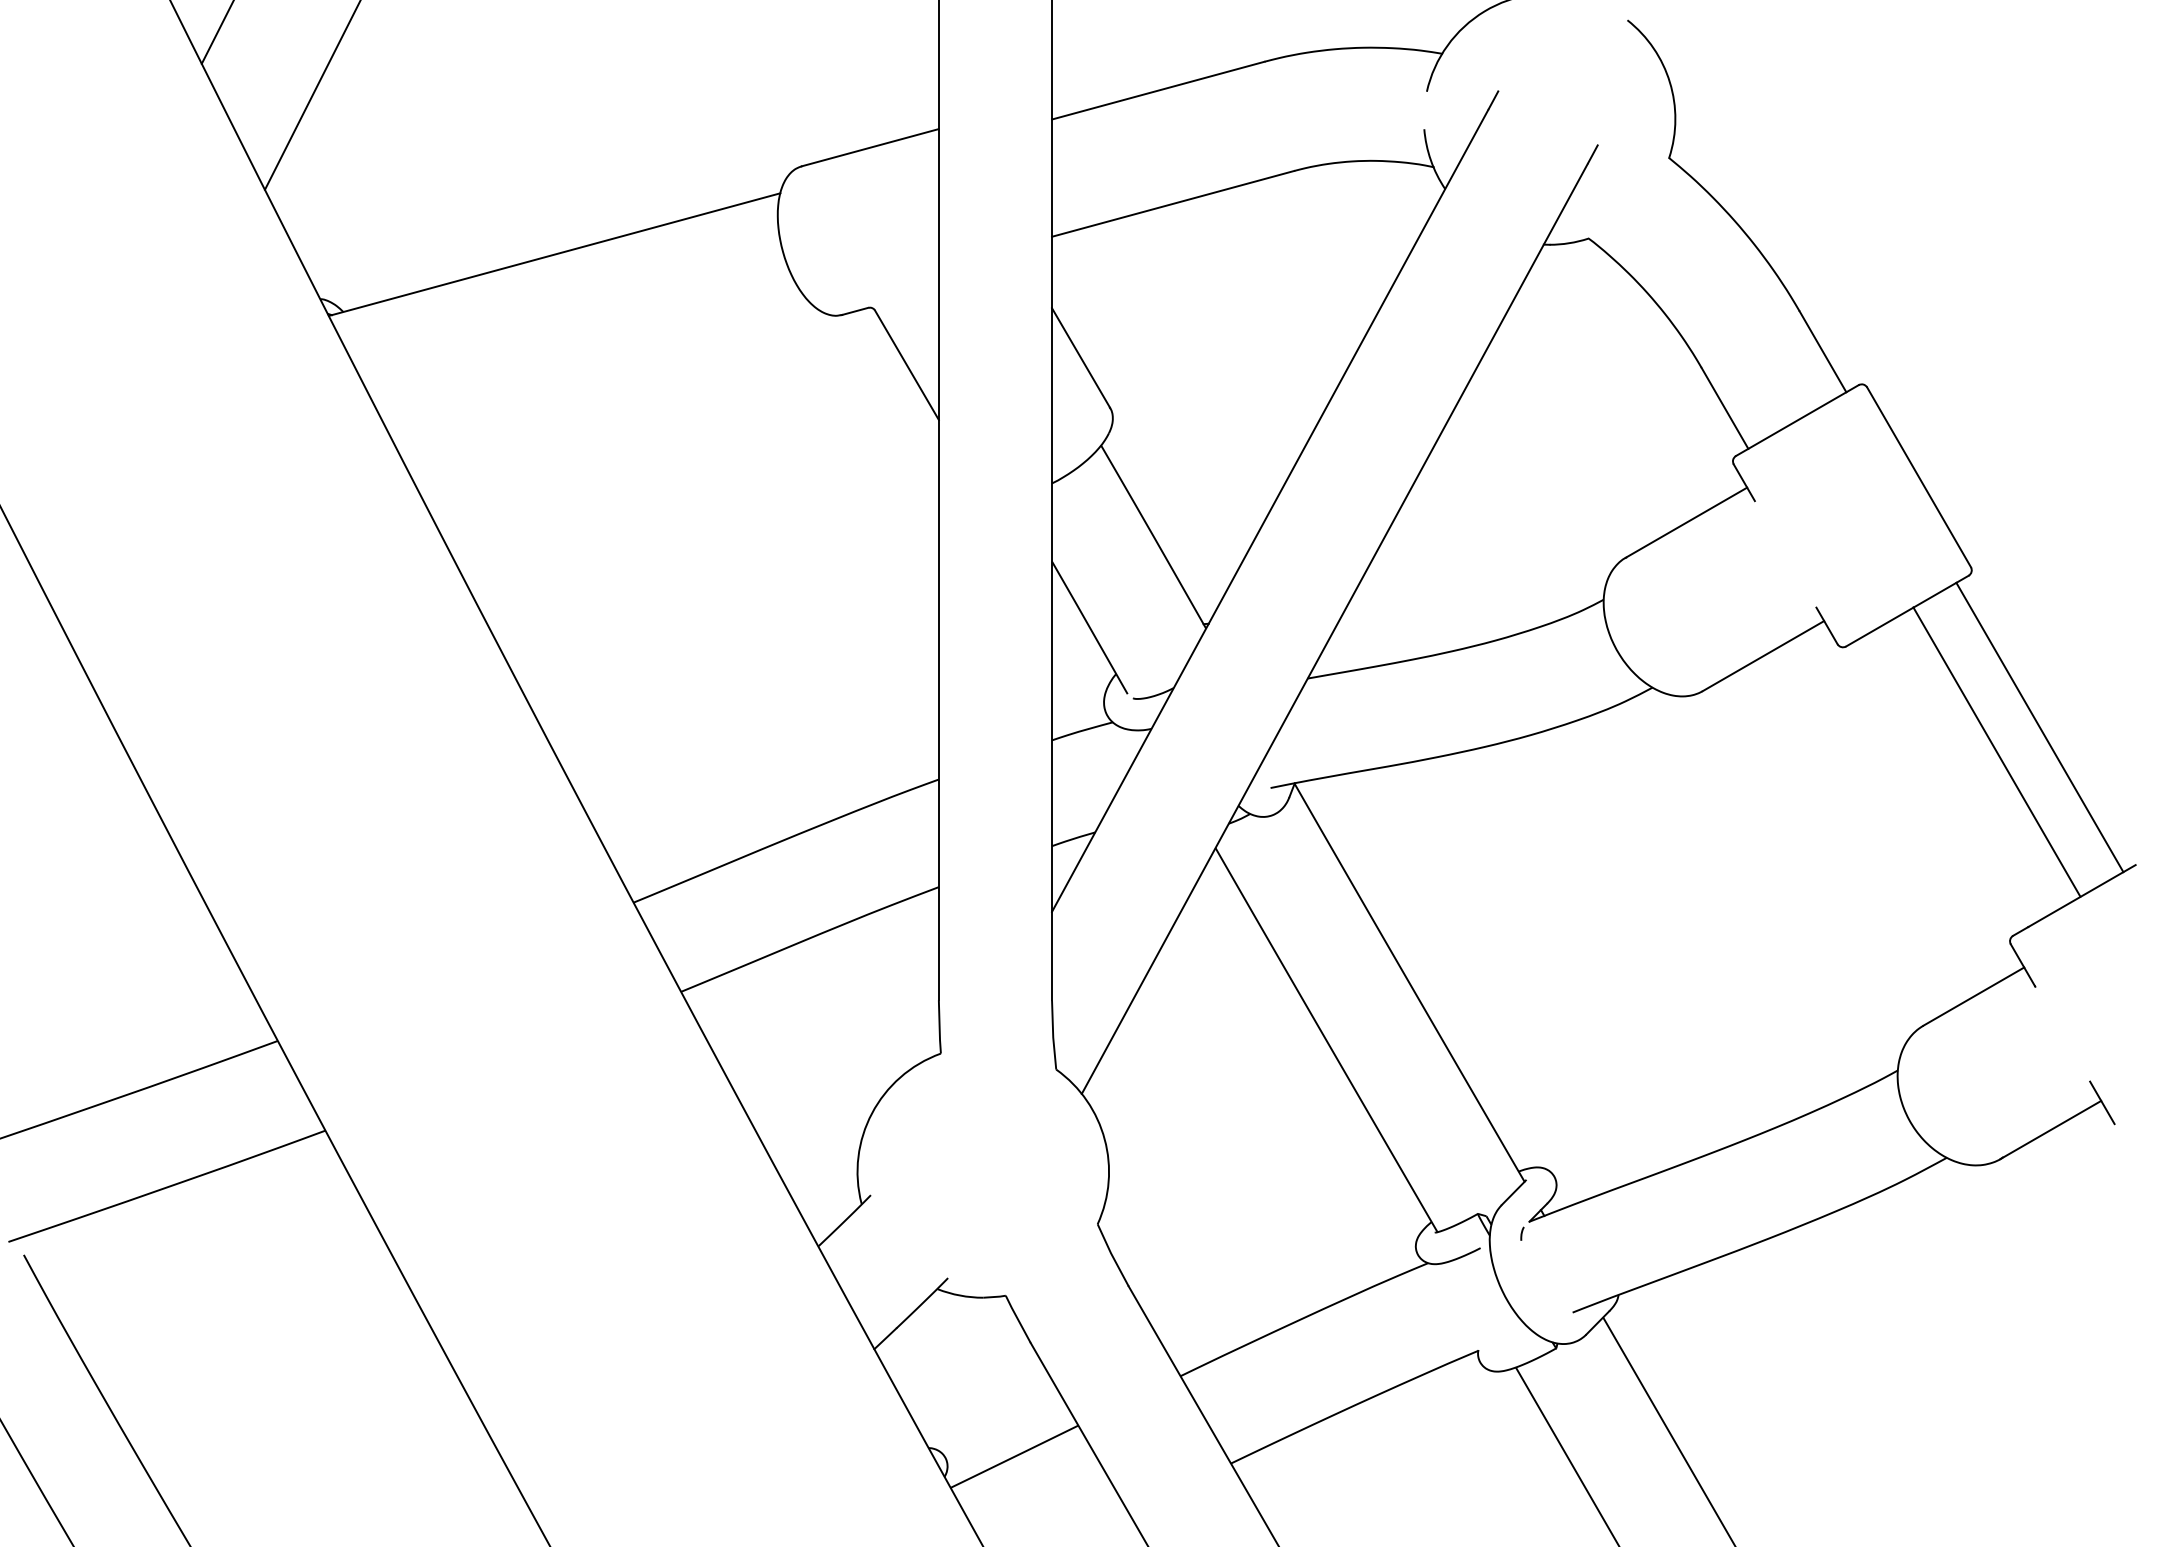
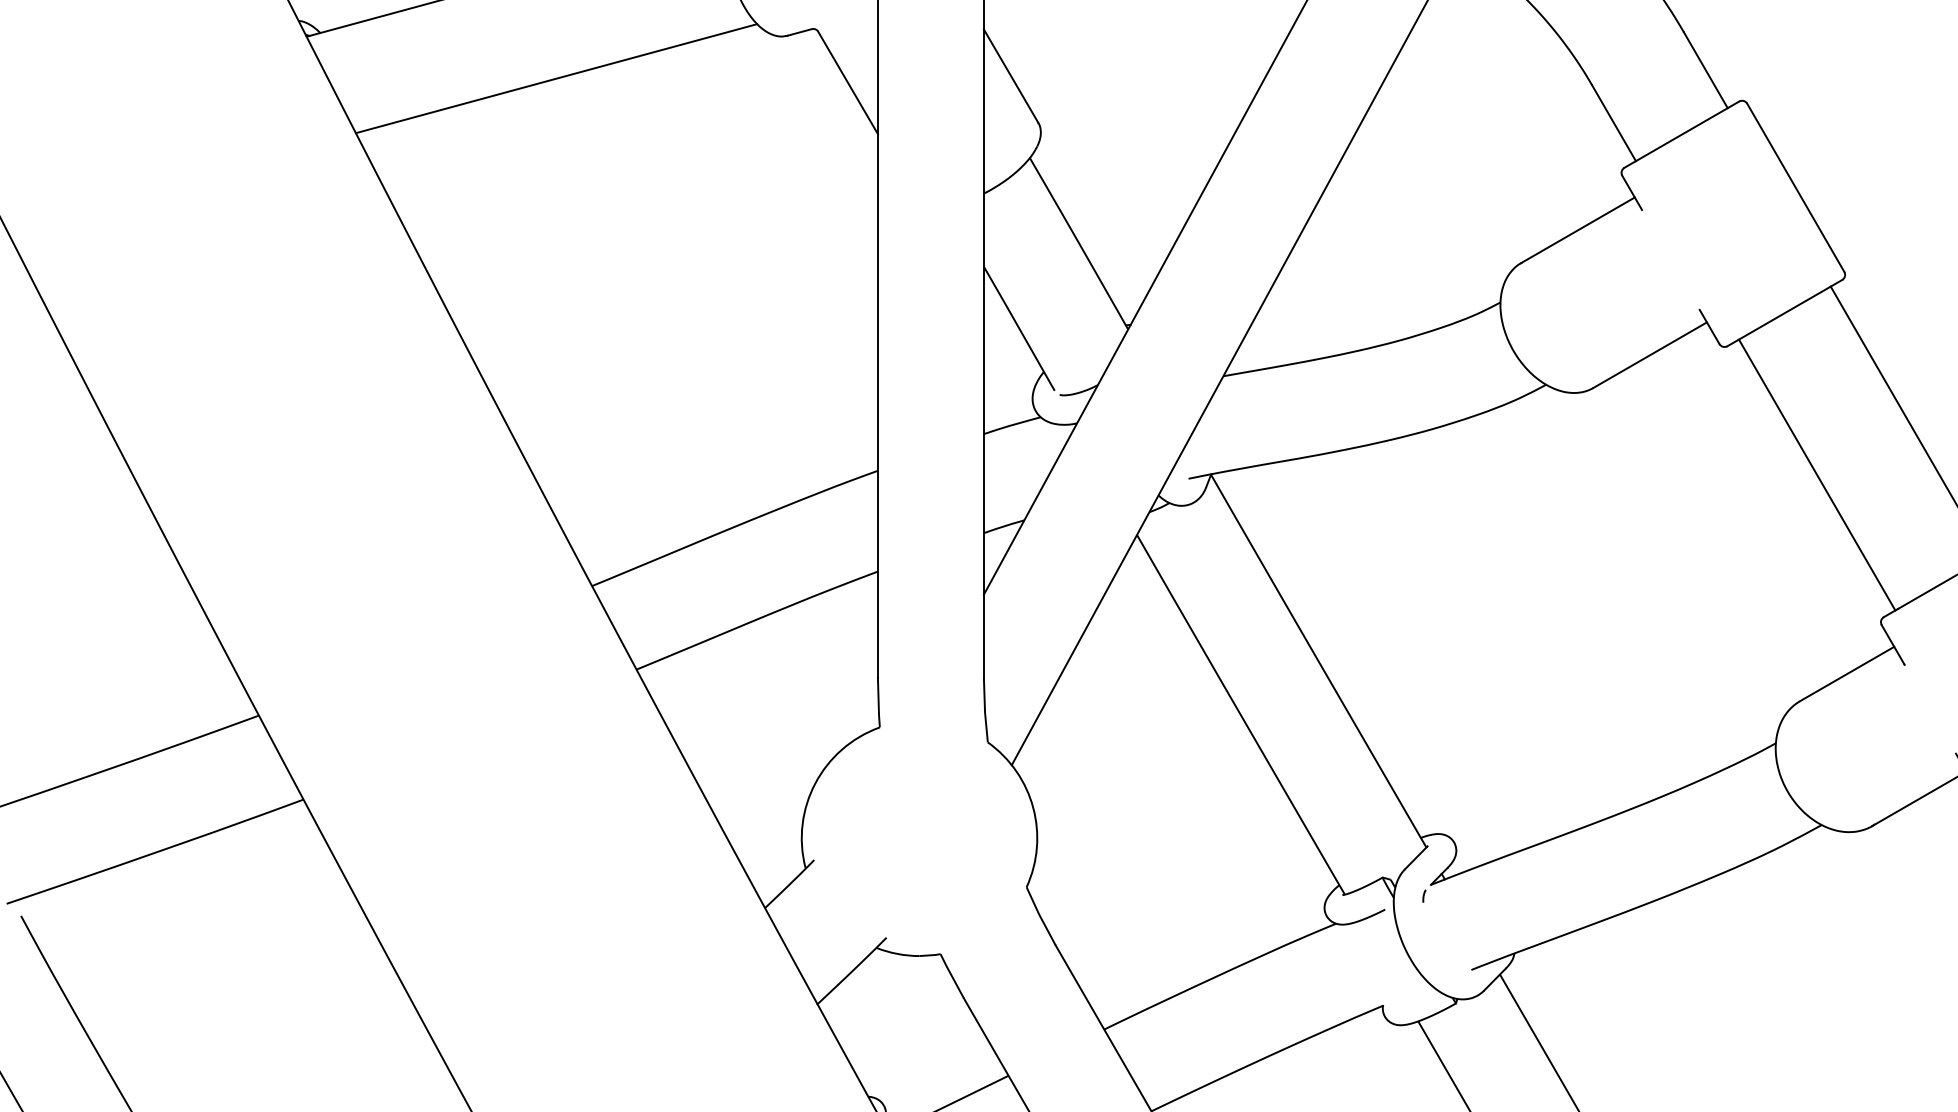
line: (595, 360) -> (556, 78), added
line: (1996, 751) -> (1816, 474), moved

